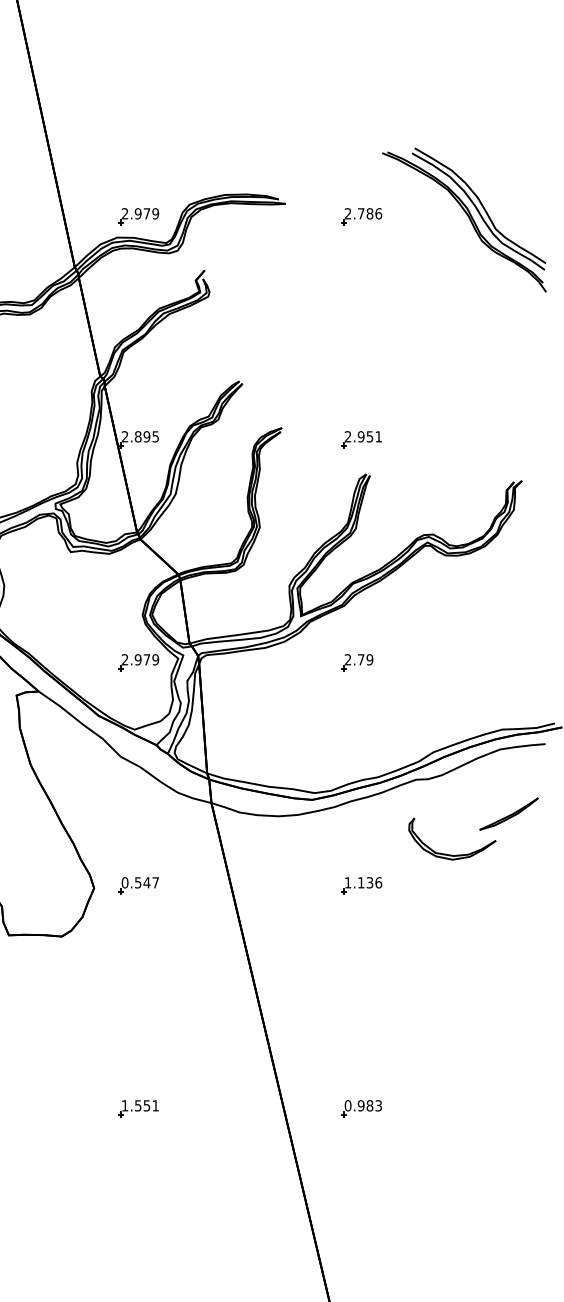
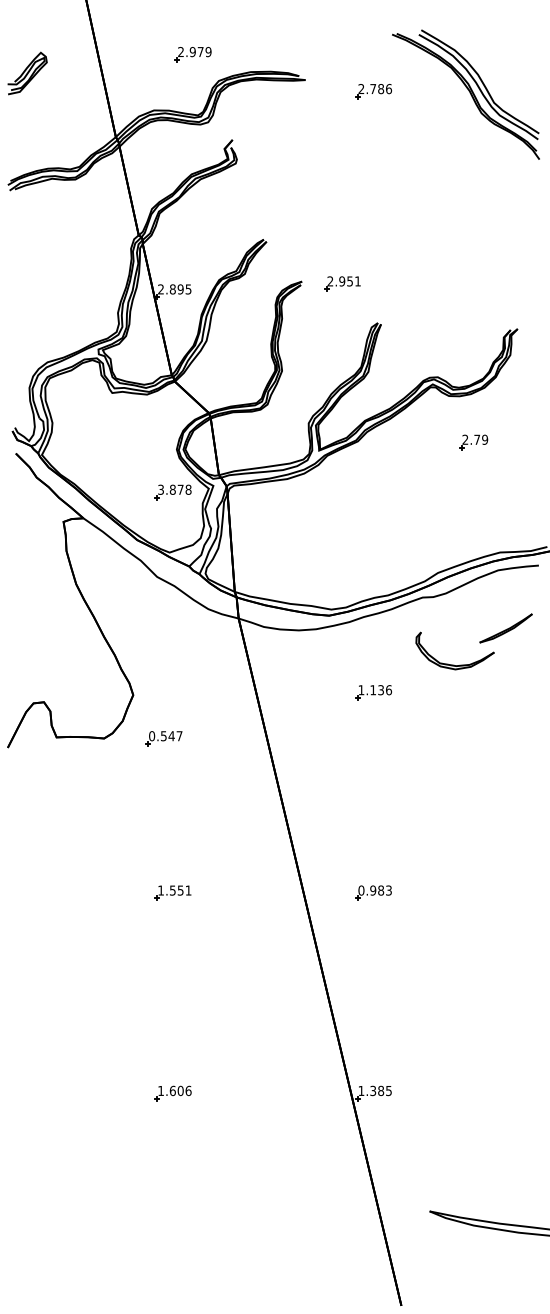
part: (137, 216) -> (192, 54), moved
part: (361, 439) -> (342, 283), moved
text: (140, 659) -> (174, 489), 2.979 -> 3.878
part: (357, 662) -> (473, 442), moved
part: (137, 885) -> (163, 738), moved

